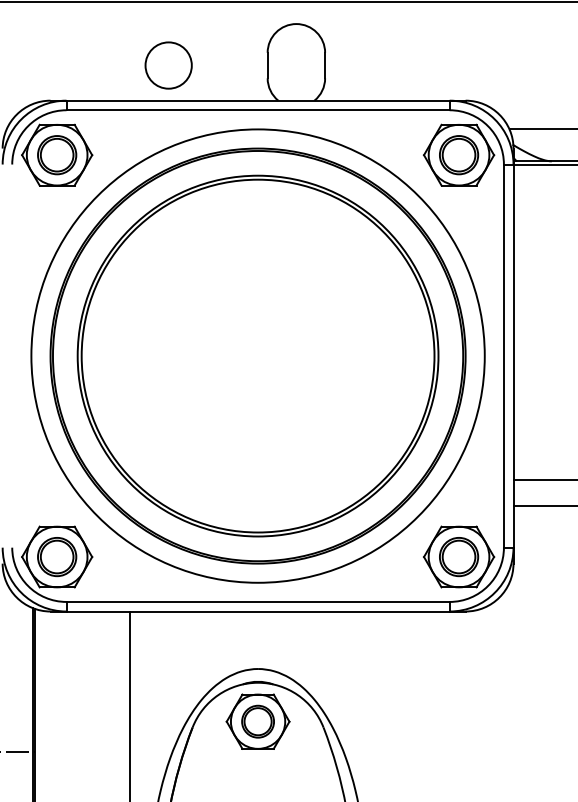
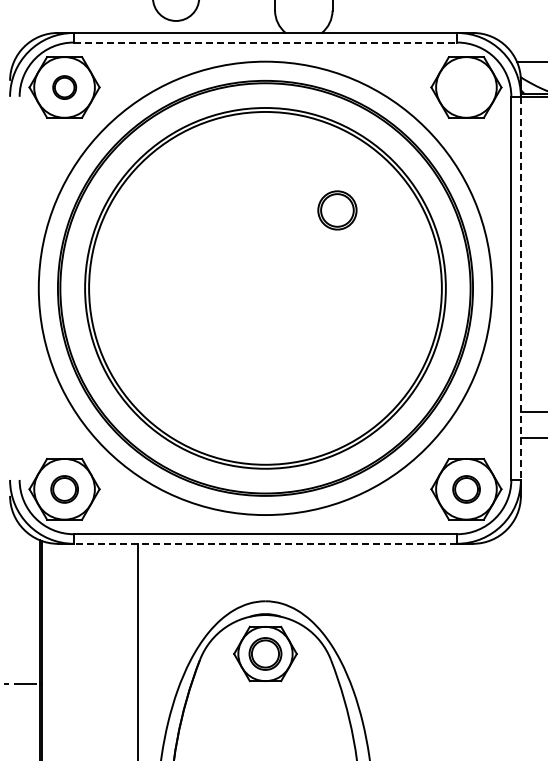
line: (258, 110) -> (265, 42), solid -> dashed
part: (57, 155) -> (64, 87), size x0.6
part: (459, 155) -> (337, 210), moved
line: (513, 356) -> (520, 288), solid -> dashed
part: (57, 557) -> (64, 489), size x0.7
part: (459, 557) -> (466, 489), size x0.7
line: (258, 611) -> (265, 543), solid -> dashed

